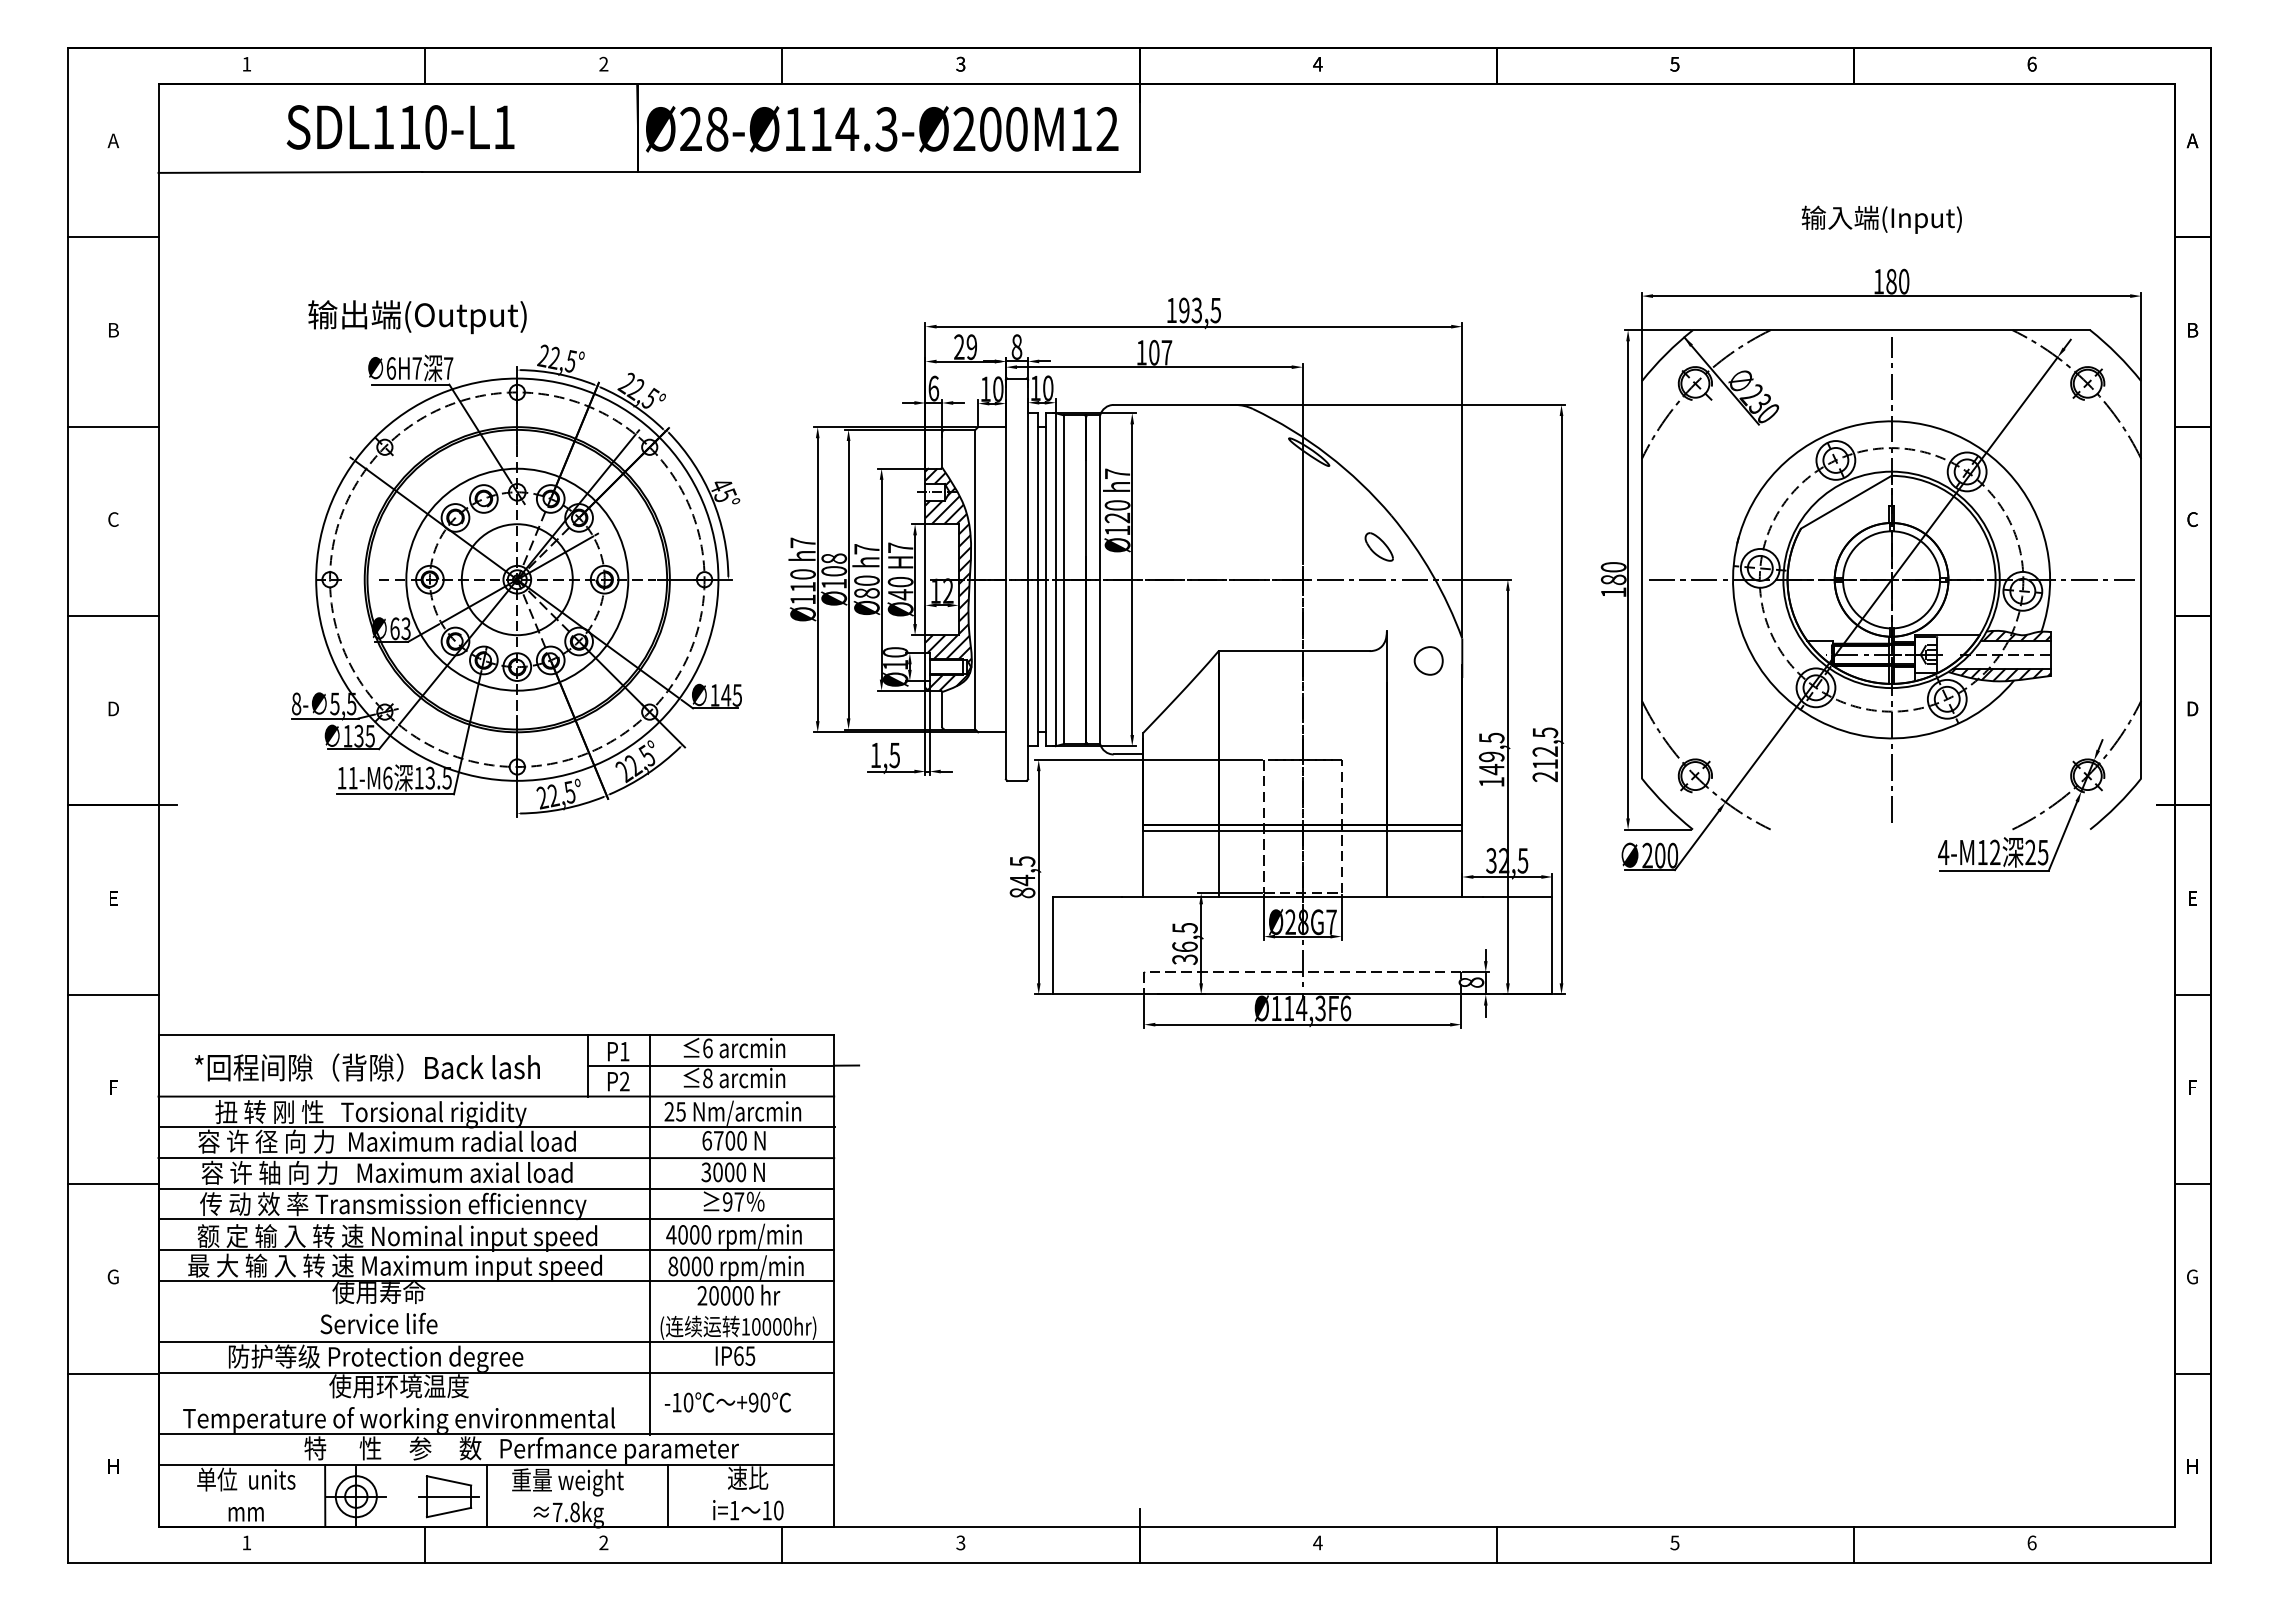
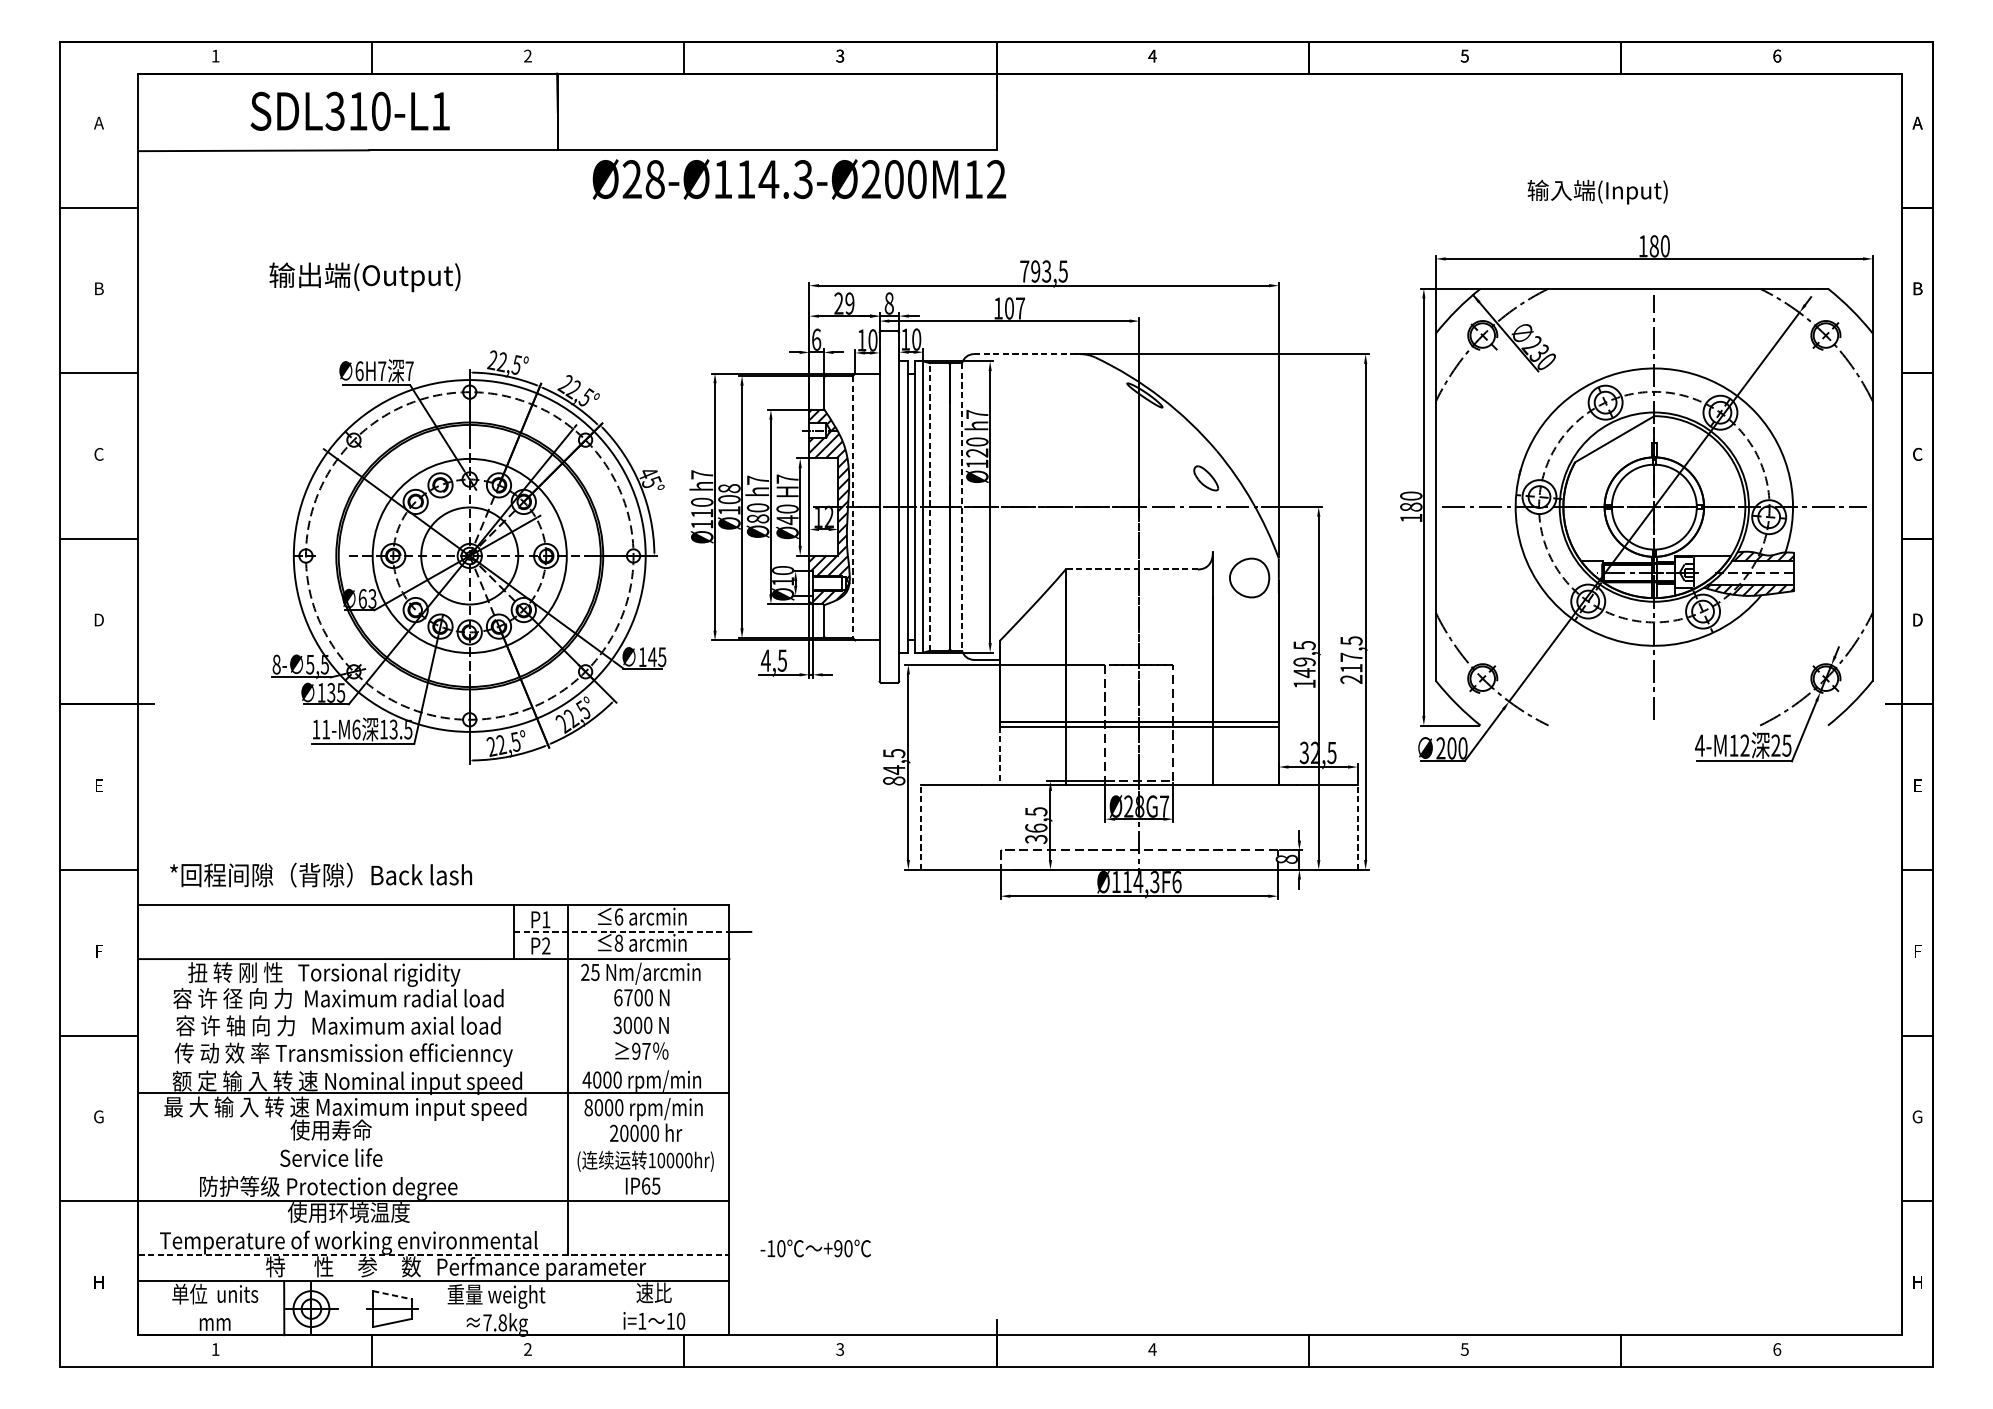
text: (383, 127) -> (335, 111), SDL110-L1 -> SDL310-L1
text: (882, 129) -> (799, 179), moved
text: (1881, 219) -> (1597, 191), moved
text: (1171, 310) -> (1024, 271), 193,5 -> 793,5
line: (1174, 404) -> (1027, 353), solid -> dashed
line: (975, 579) -> (853, 506), solid -> dashed
line: (1063, 579) -> (930, 506), solid -> dashed
part: (516, 580) -> (469, 556), moved
line: (1100, 580) -> (962, 507), solid -> dashed
line: (1293, 651) -> (1131, 569), solid -> dashed
part: (1428, 660) -> (1249, 577), size x1.6
text: (1544, 751) -> (1350, 657), 212,5 -> 217,5
text: (875, 755) -> (765, 660), 1,5 -> 4,5
line: (1143, 864) -> (999, 756), solid -> dashed
line: (1053, 945) -> (921, 826), solid -> dashed
line: (1552, 945) -> (1357, 826), solid -> dashed
line: (711, 1065) -> (622, 931), solid -> dashed
text: (367, 1067) -> (321, 875), moved
line: (496, 1127) -> (434, 986), removed
line: (496, 1158) -> (434, 1013), removed
line: (496, 1188) -> (434, 1039), removed
line: (496, 1219) -> (434, 1066), removed
line: (496, 1280) -> (434, 1119), removed
line: (496, 1342) -> (434, 1174), removed
text: (727, 1402) -> (815, 1248), moved
line: (496, 1434) -> (434, 1254), solid -> dashed
line: (449, 1480) -> (392, 1294), solid -> dashed
line: (487, 1495) -> (426, 1308), removed
line: (667, 1495) -> (583, 1308), removed

